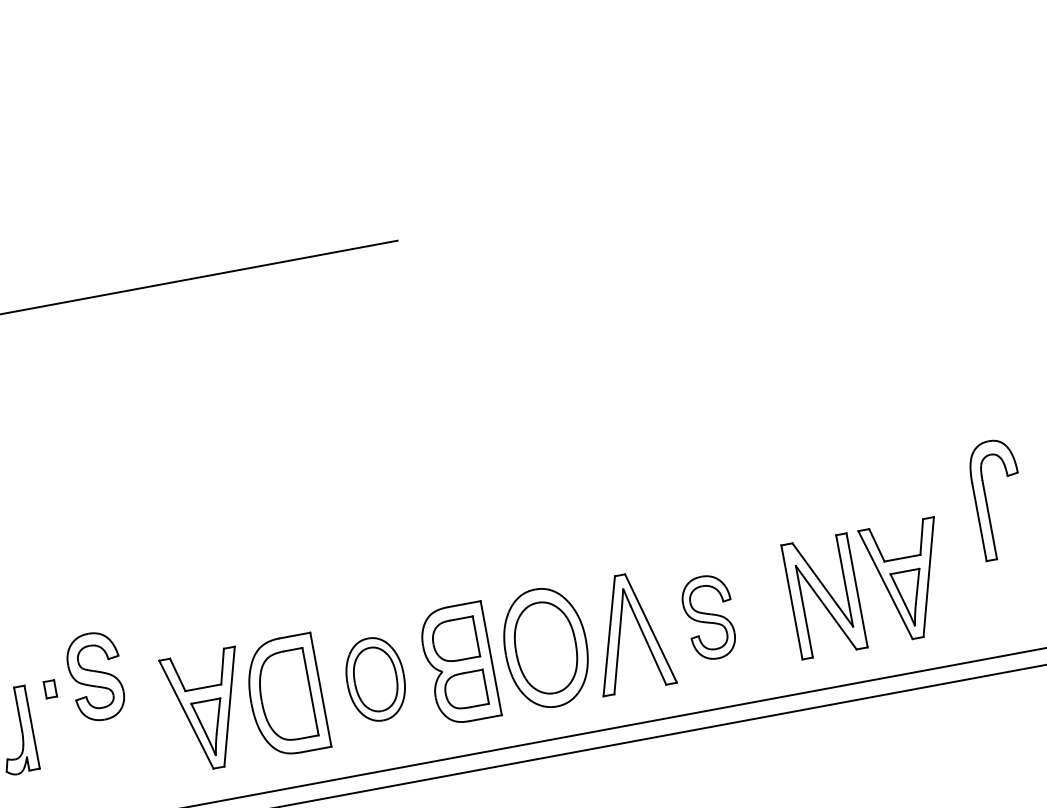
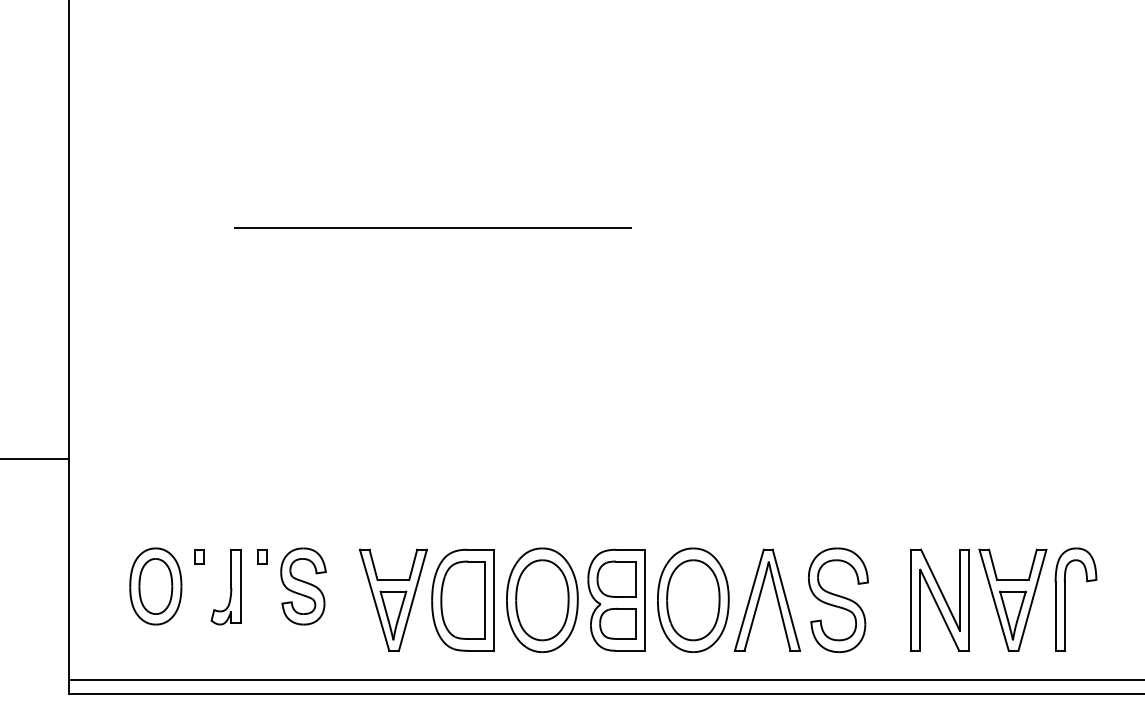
part: (987, 501) -> (1065, 599), moved
part: (709, 616) -> (838, 599), size x1.43
part: (96, 676) -> (303, 586), moved
part: (375, 678) -> (542, 599), size x1.43

